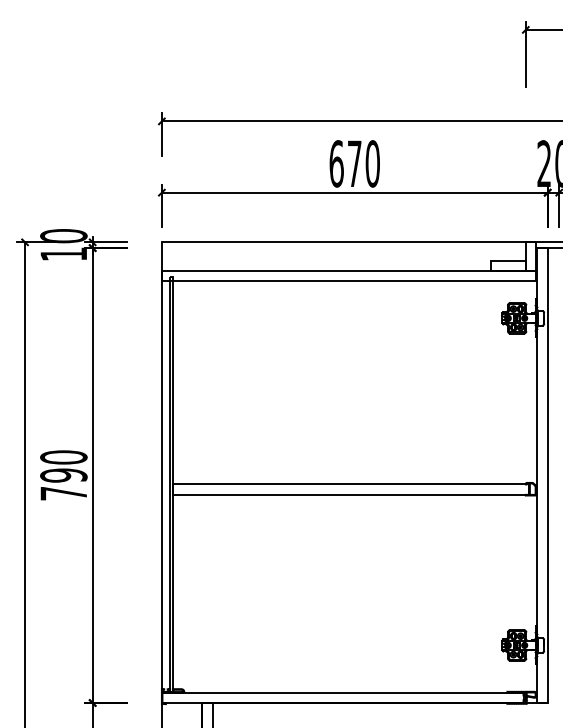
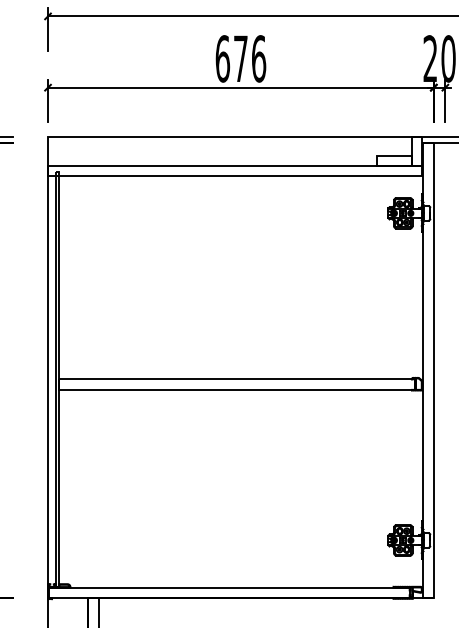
text: (372, 163) -> (258, 58), 670 -> 676

